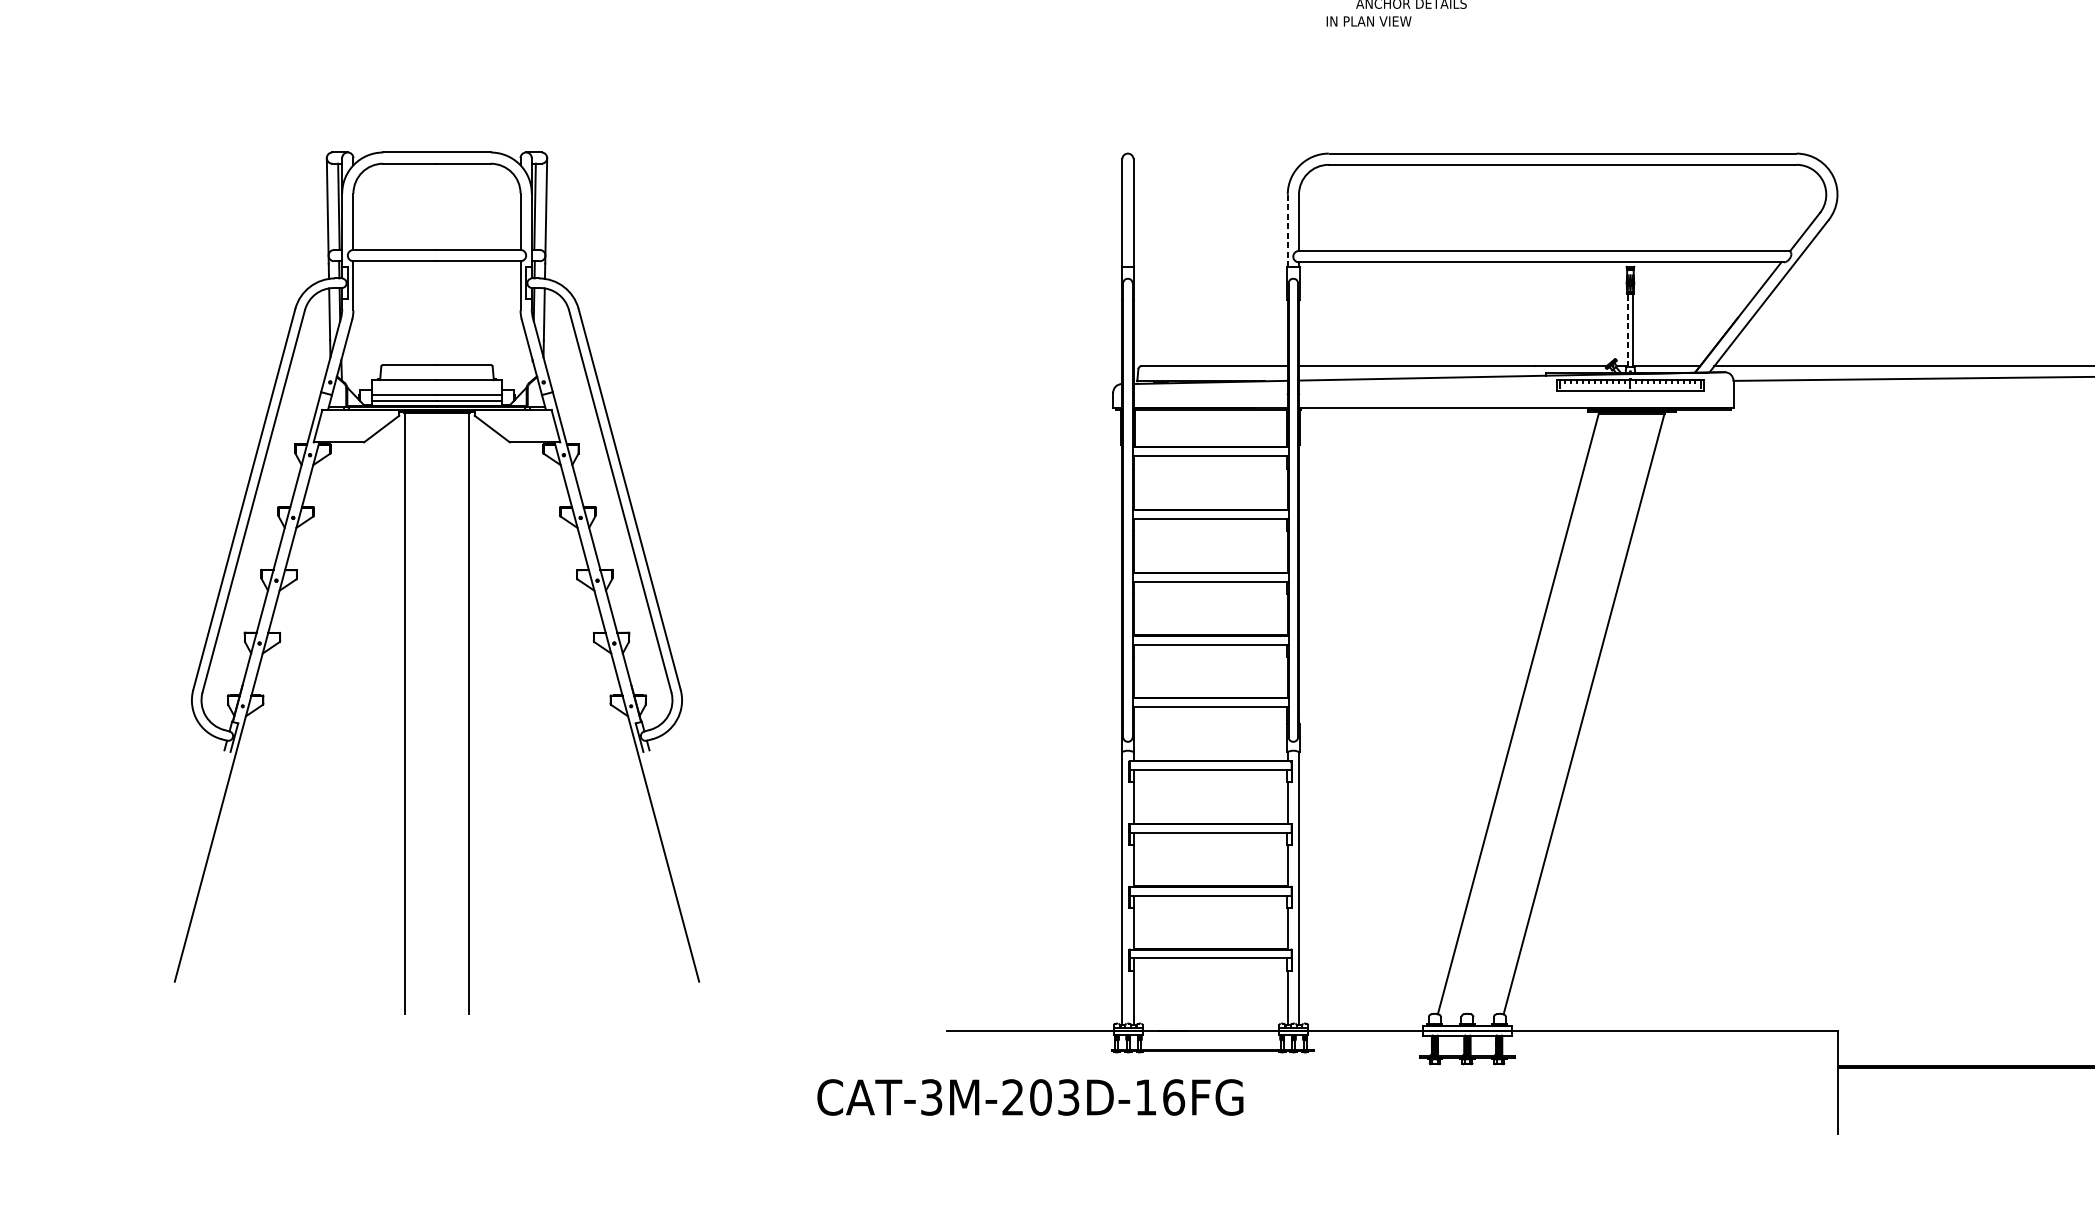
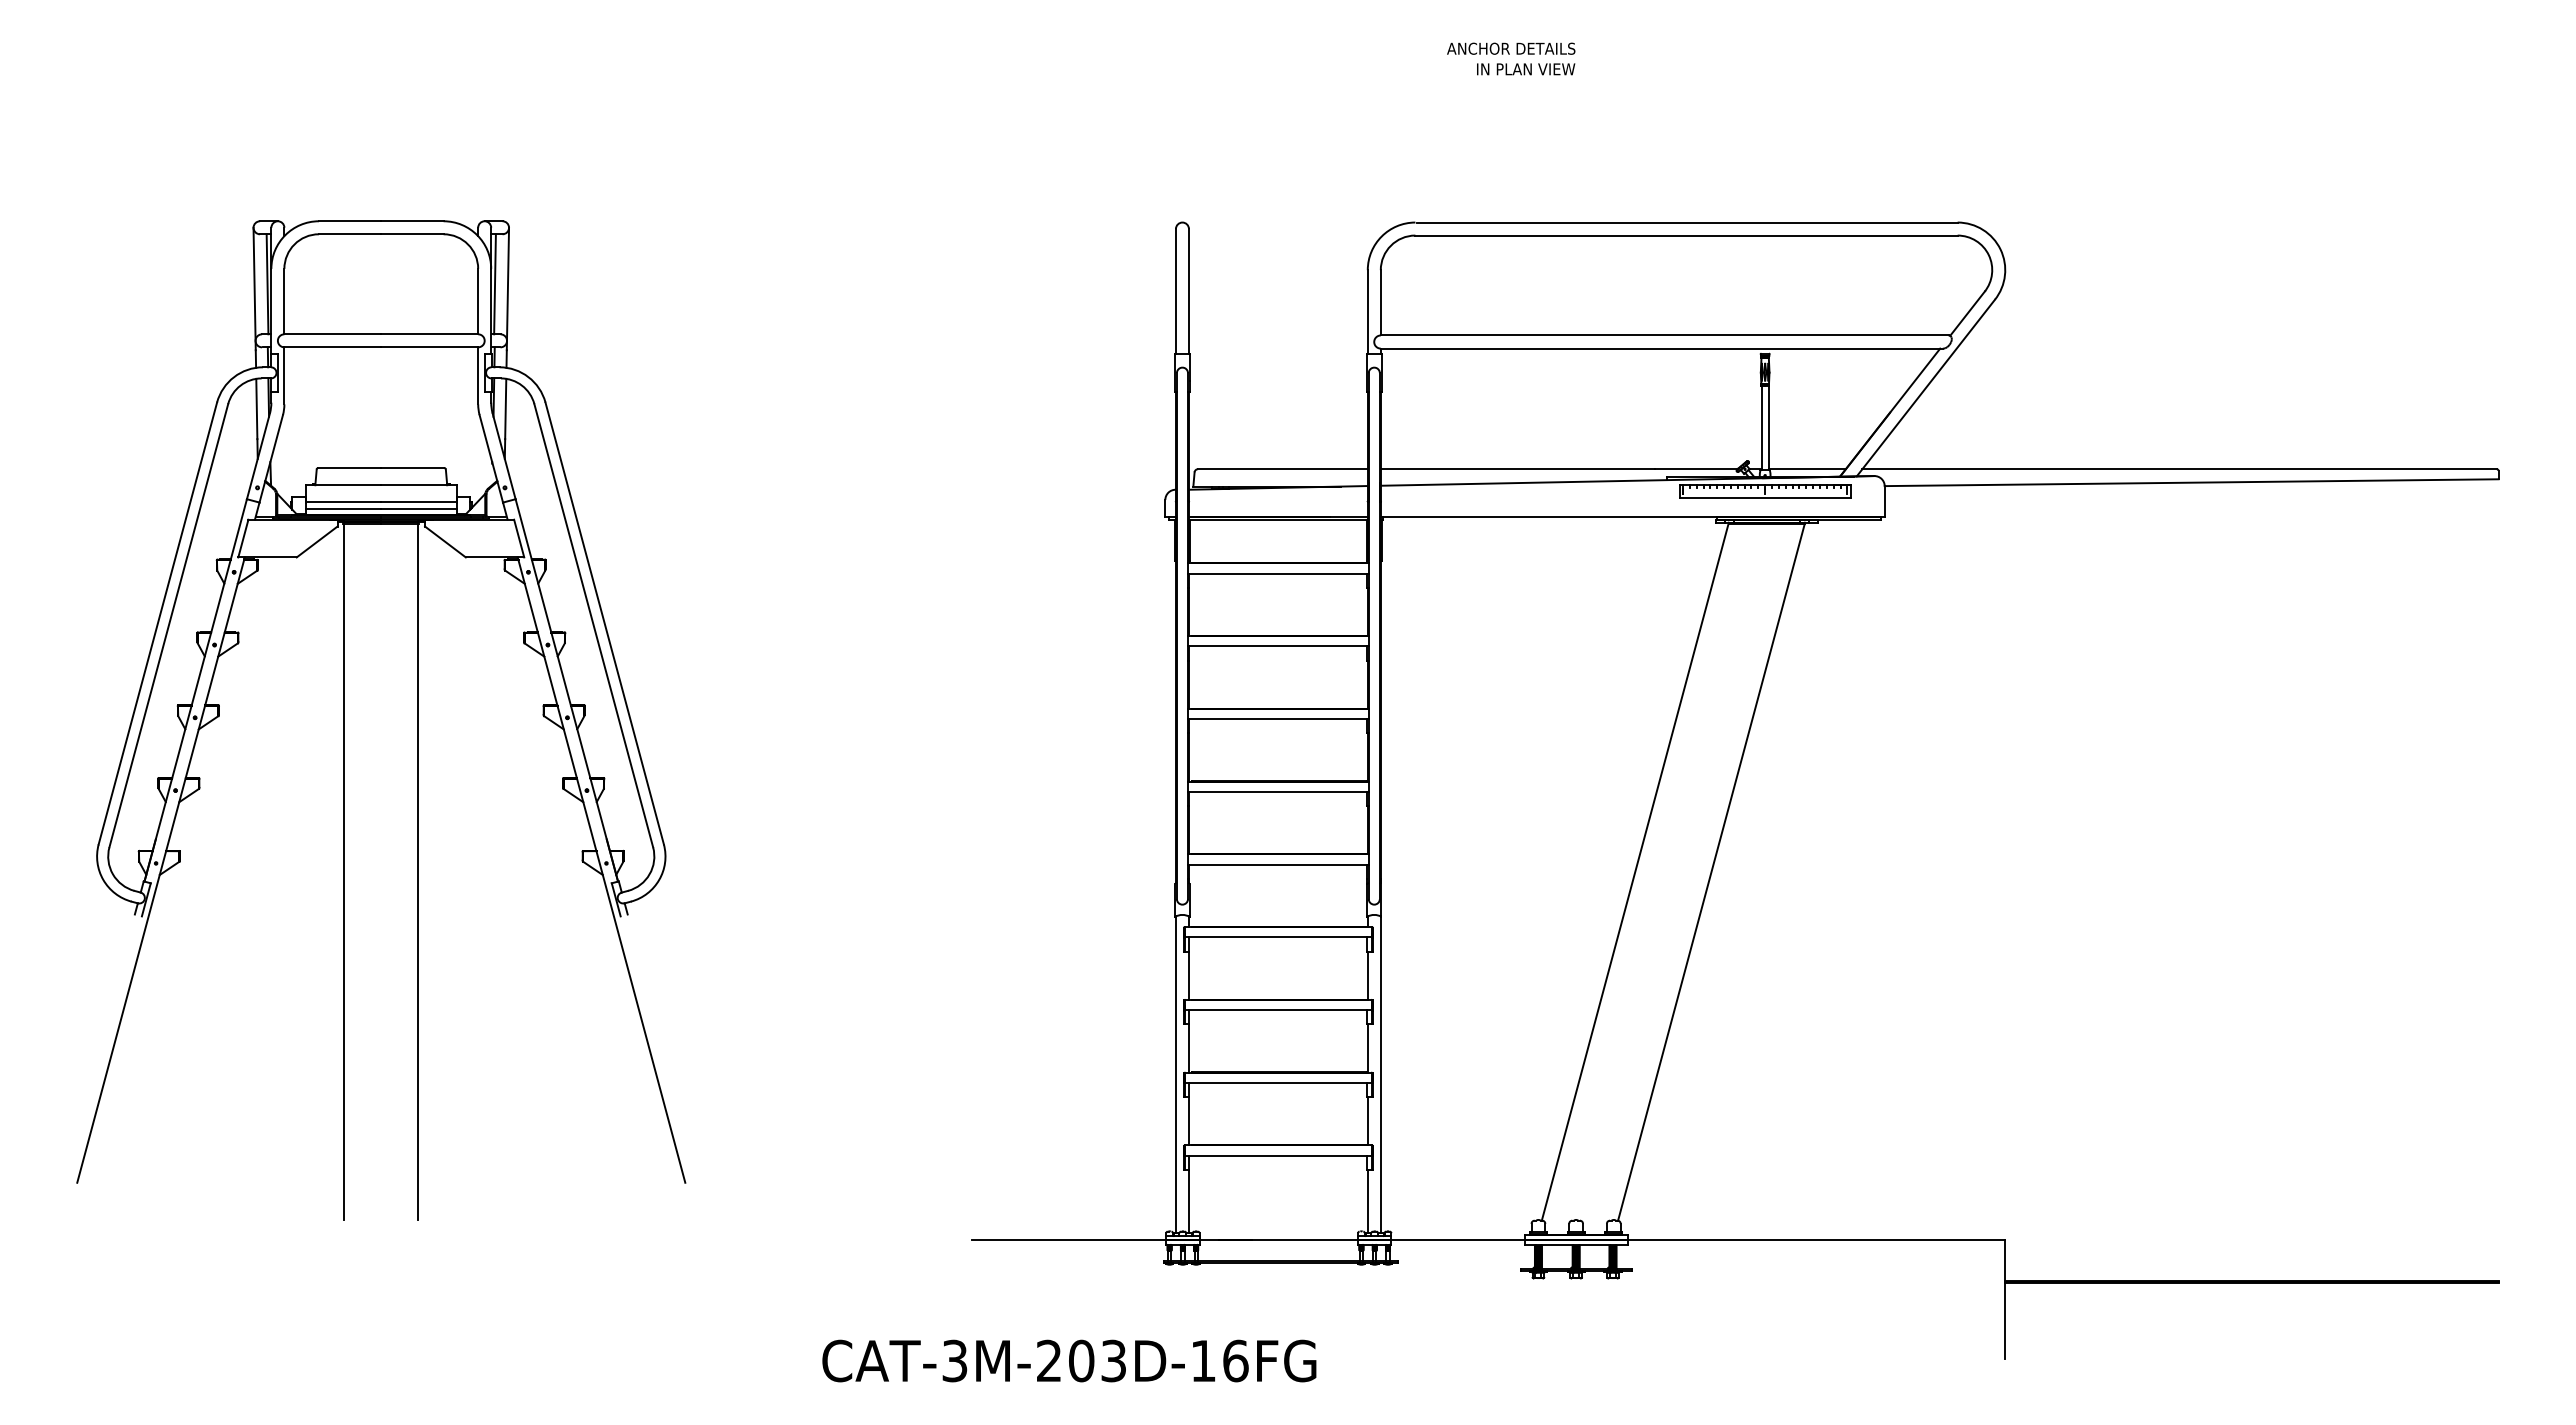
text: (1369, 21) -> (1526, 69), moved
line: (1287, 230) -> (1367, 311), dashed -> solid
line: (1627, 330) -> (1761, 427), dashed -> solid
text: (1030, 1097) -> (1069, 1360), moved

